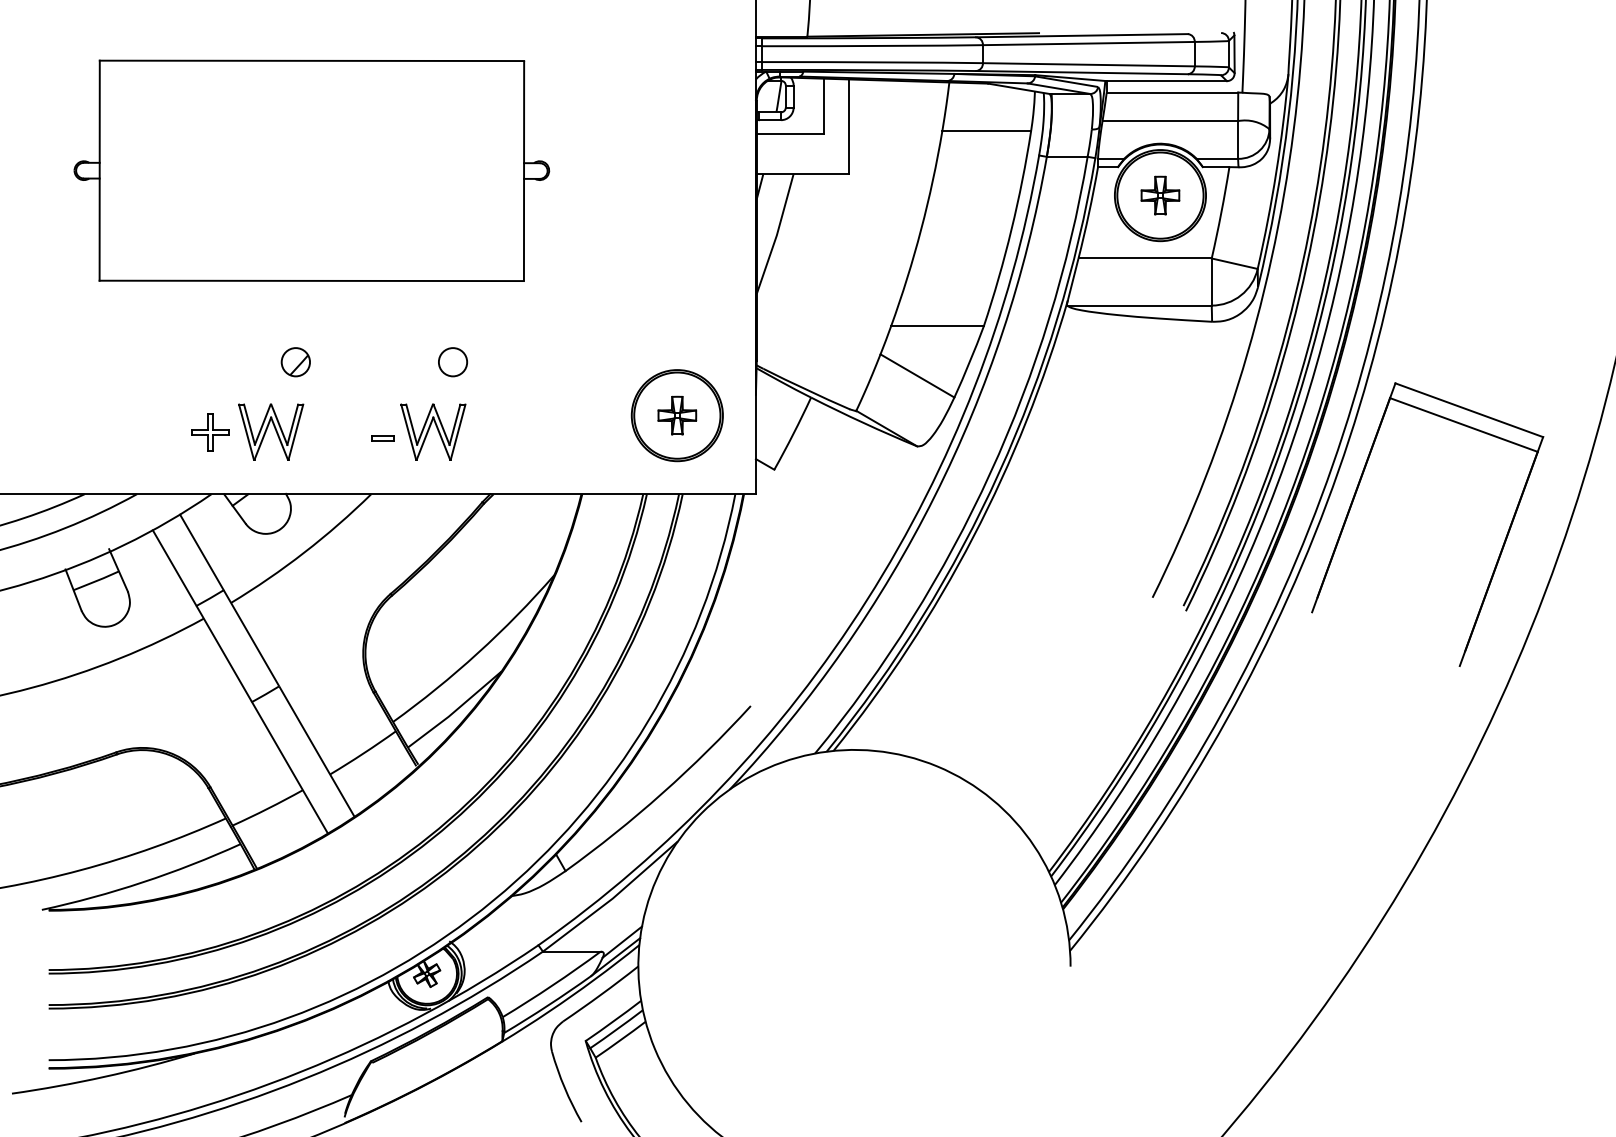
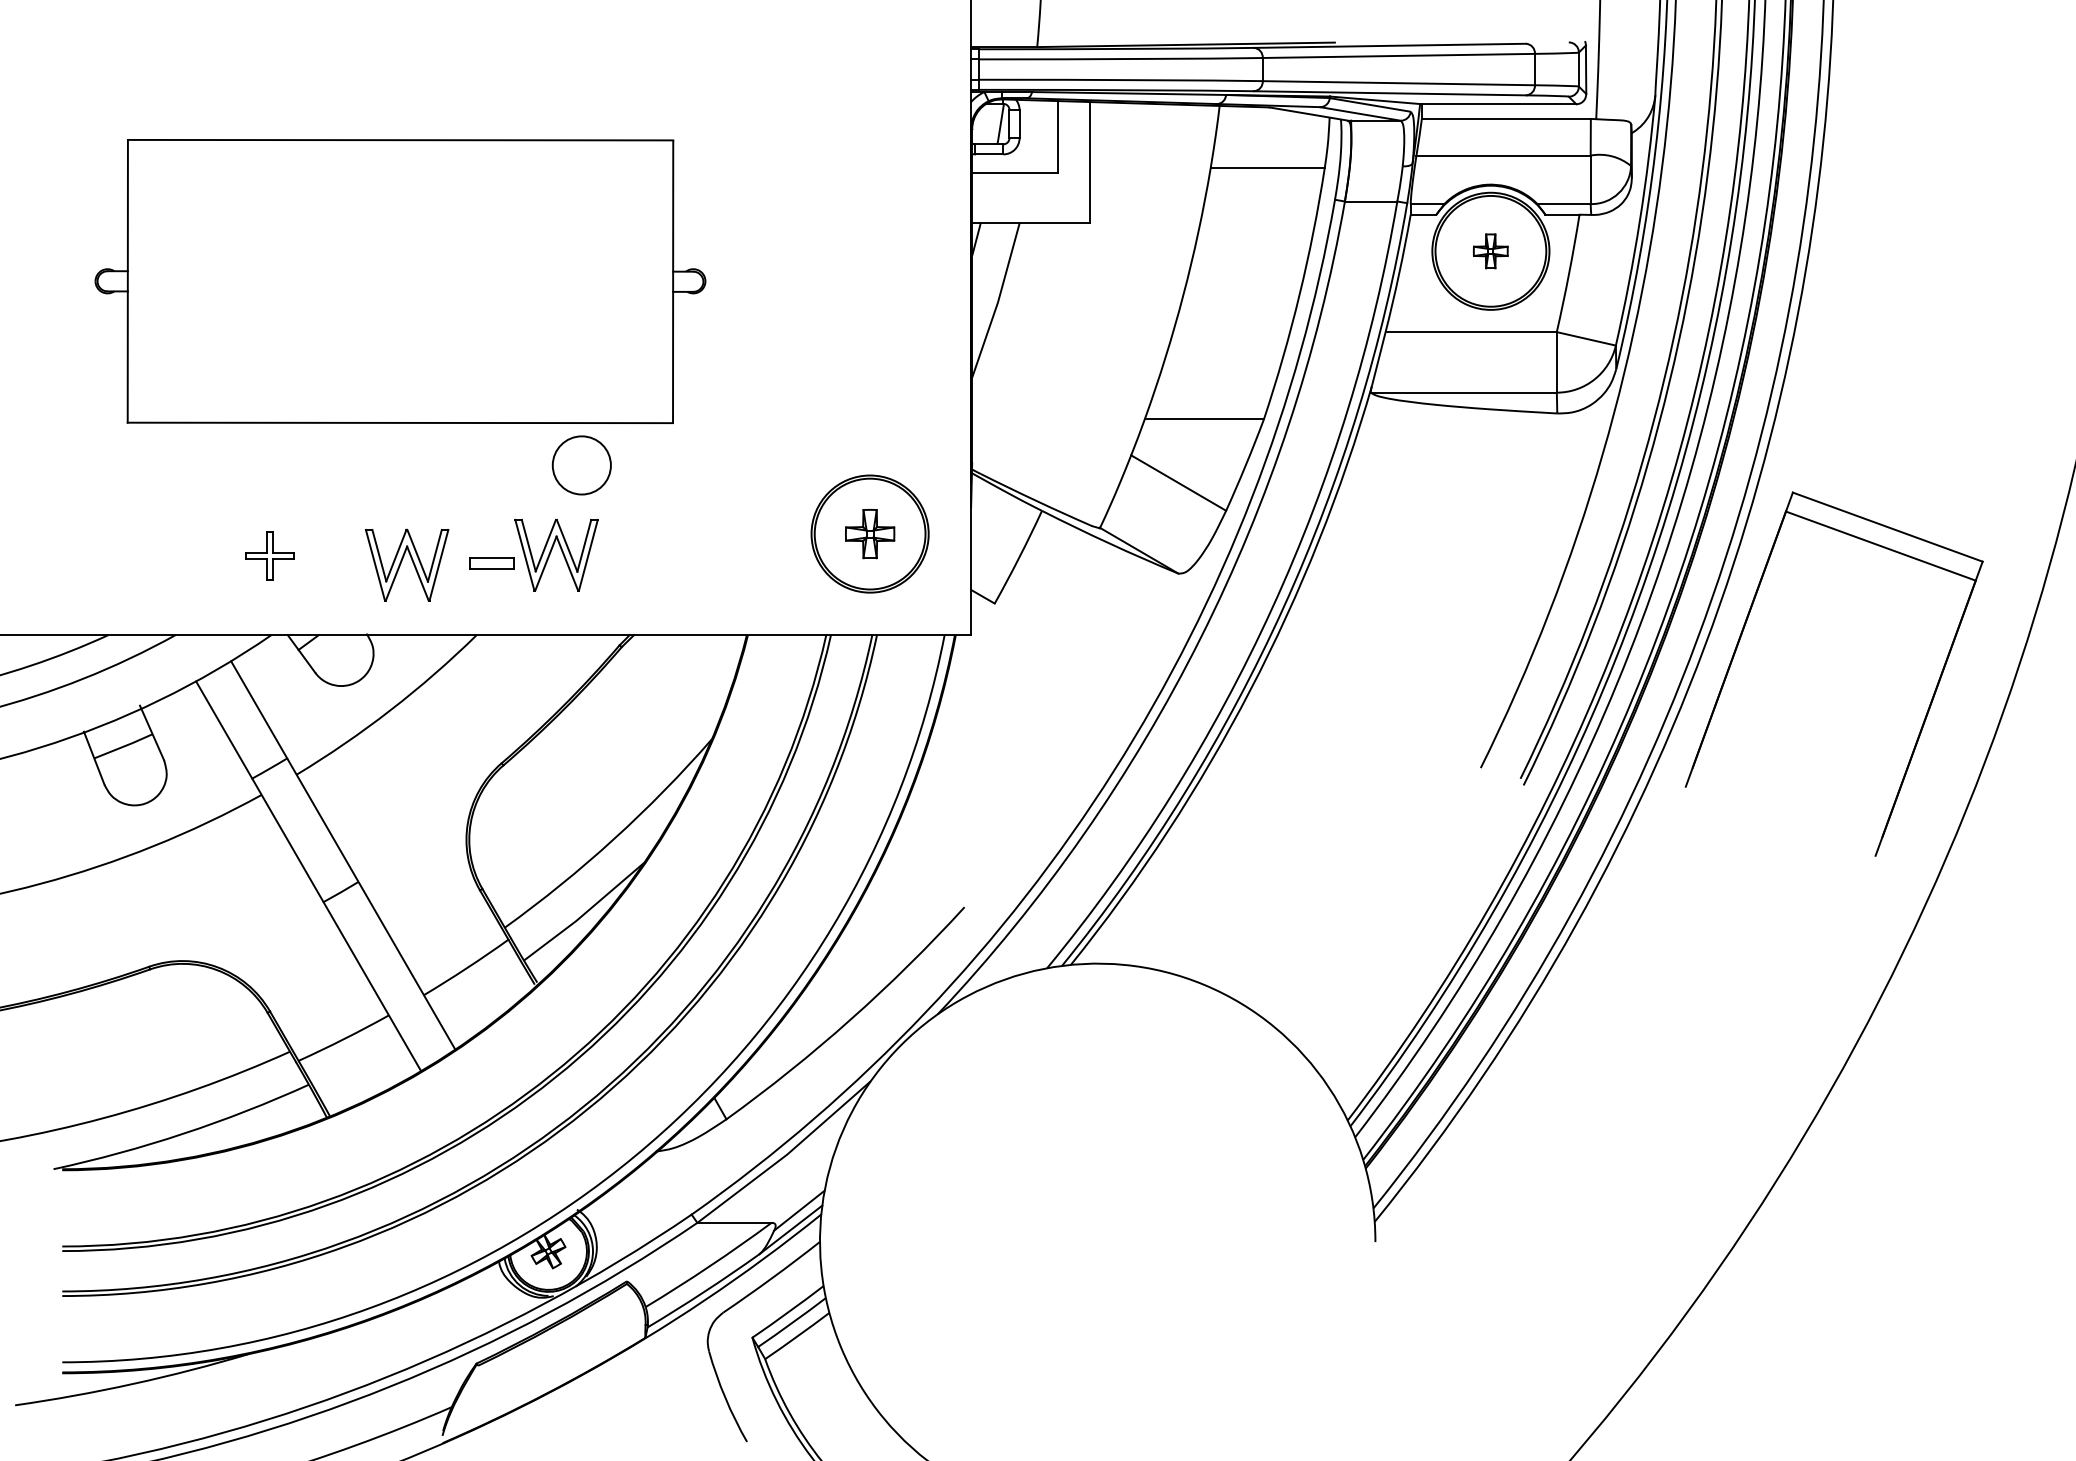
part: (311, 170) -> (400, 281), moved
part: (1160, 195) -> (1490, 251), size x0.7
part: (295, 362) -> (379, 465), removed
circle: (452, 362) -> (581, 465), size x1.6
part: (270, 431) -> (406, 564), moved
part: (382, 438) -> (491, 563), size x1.6

